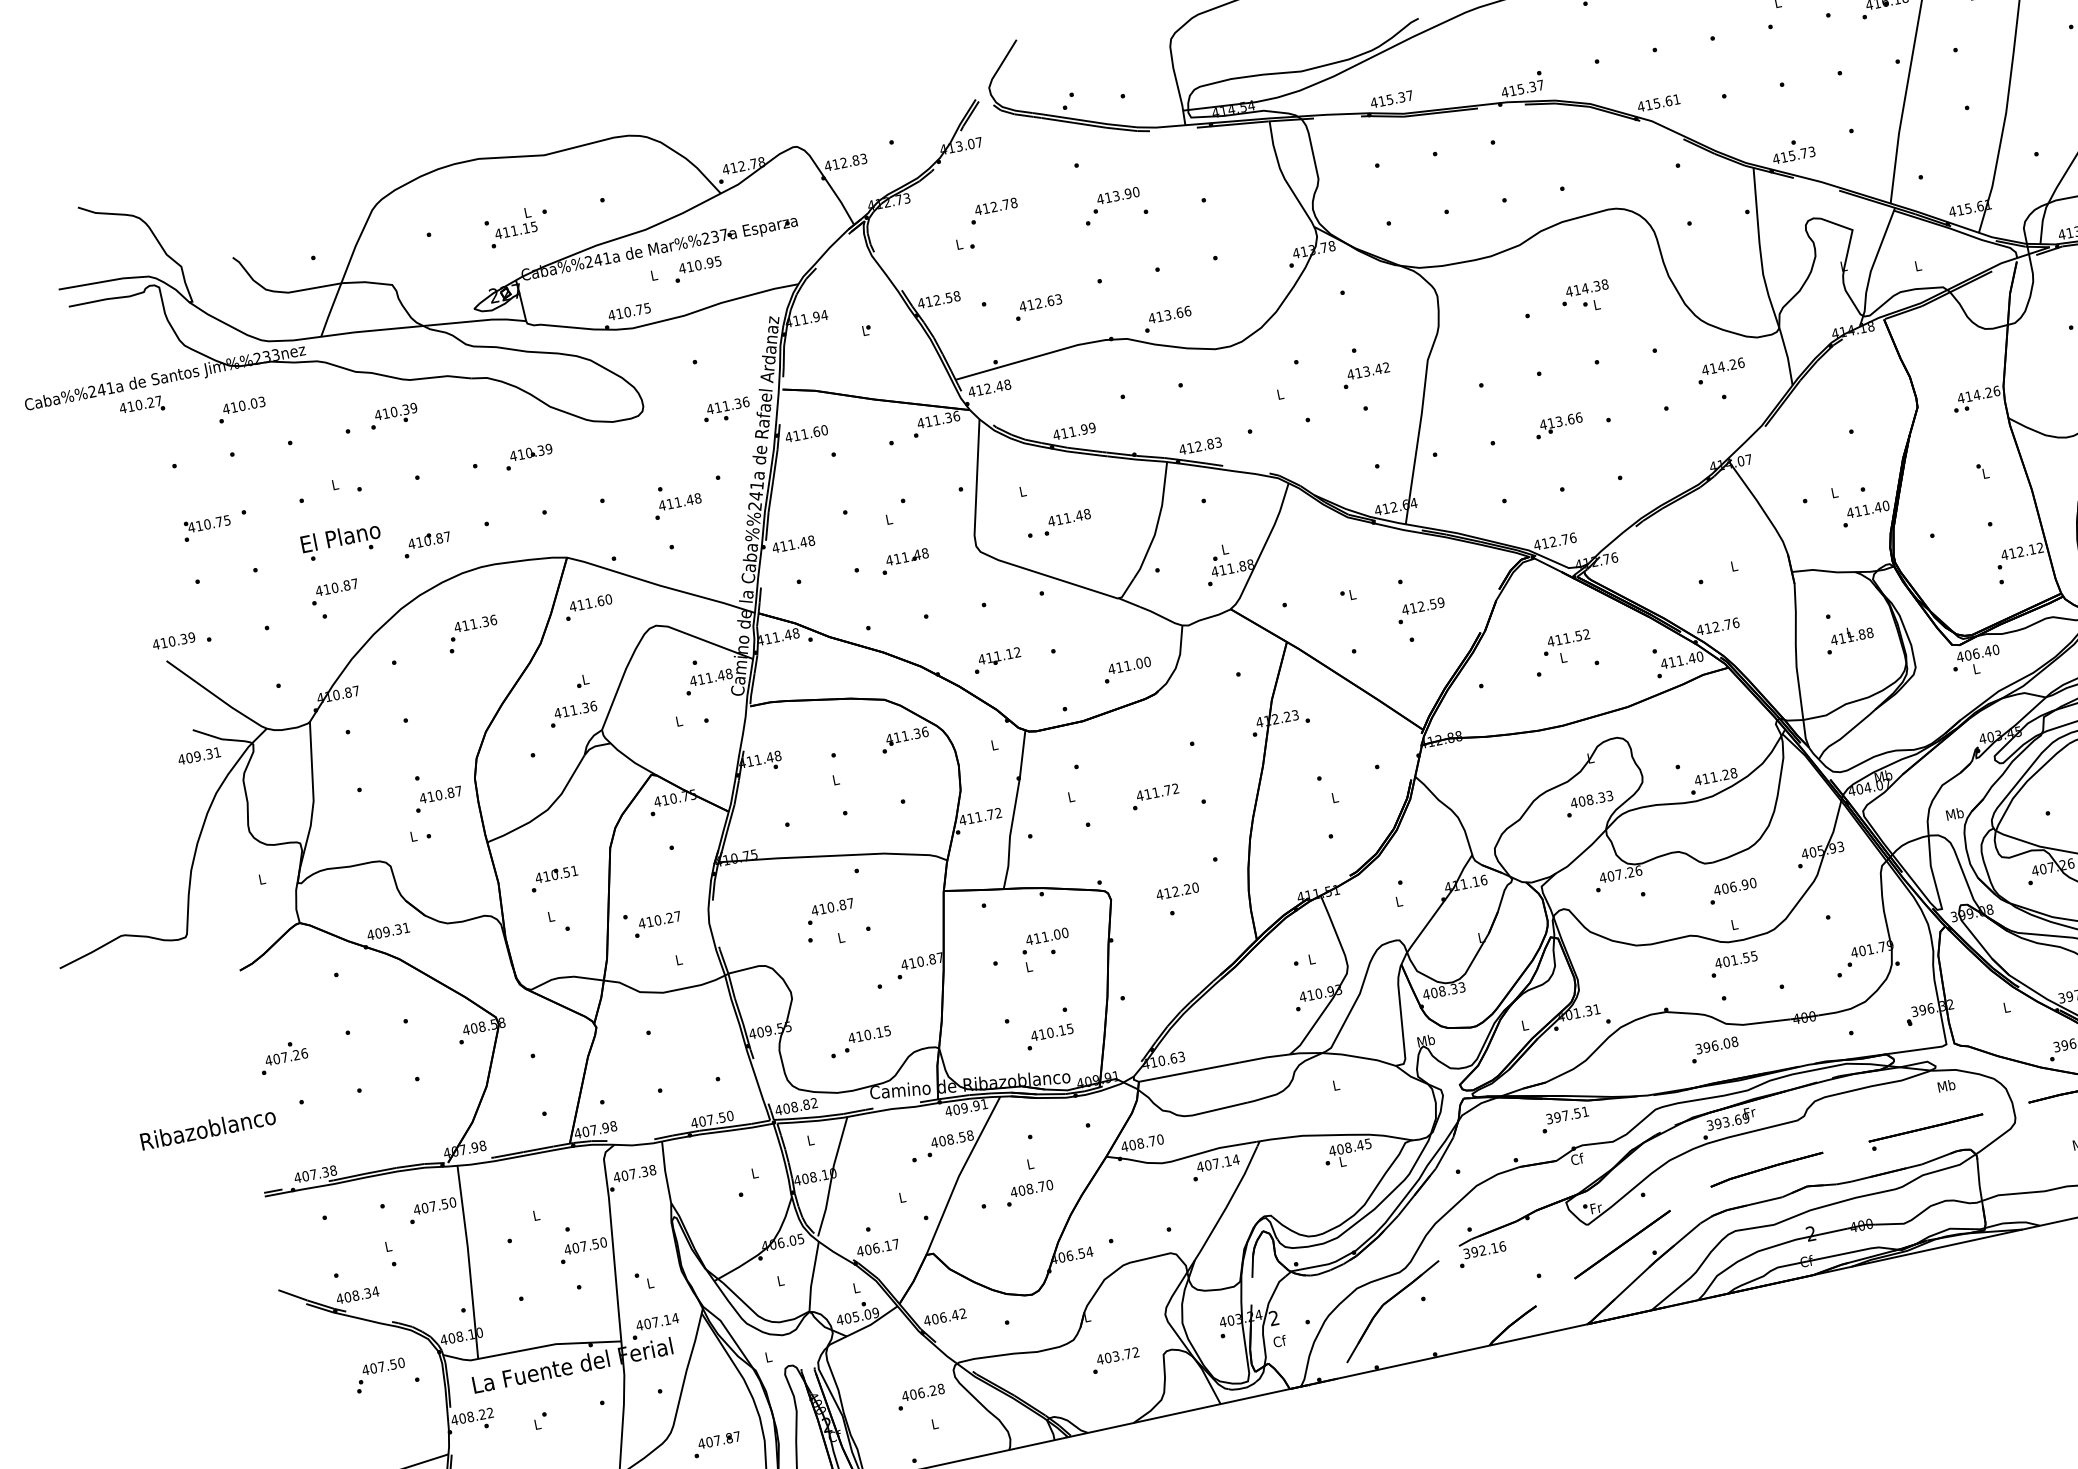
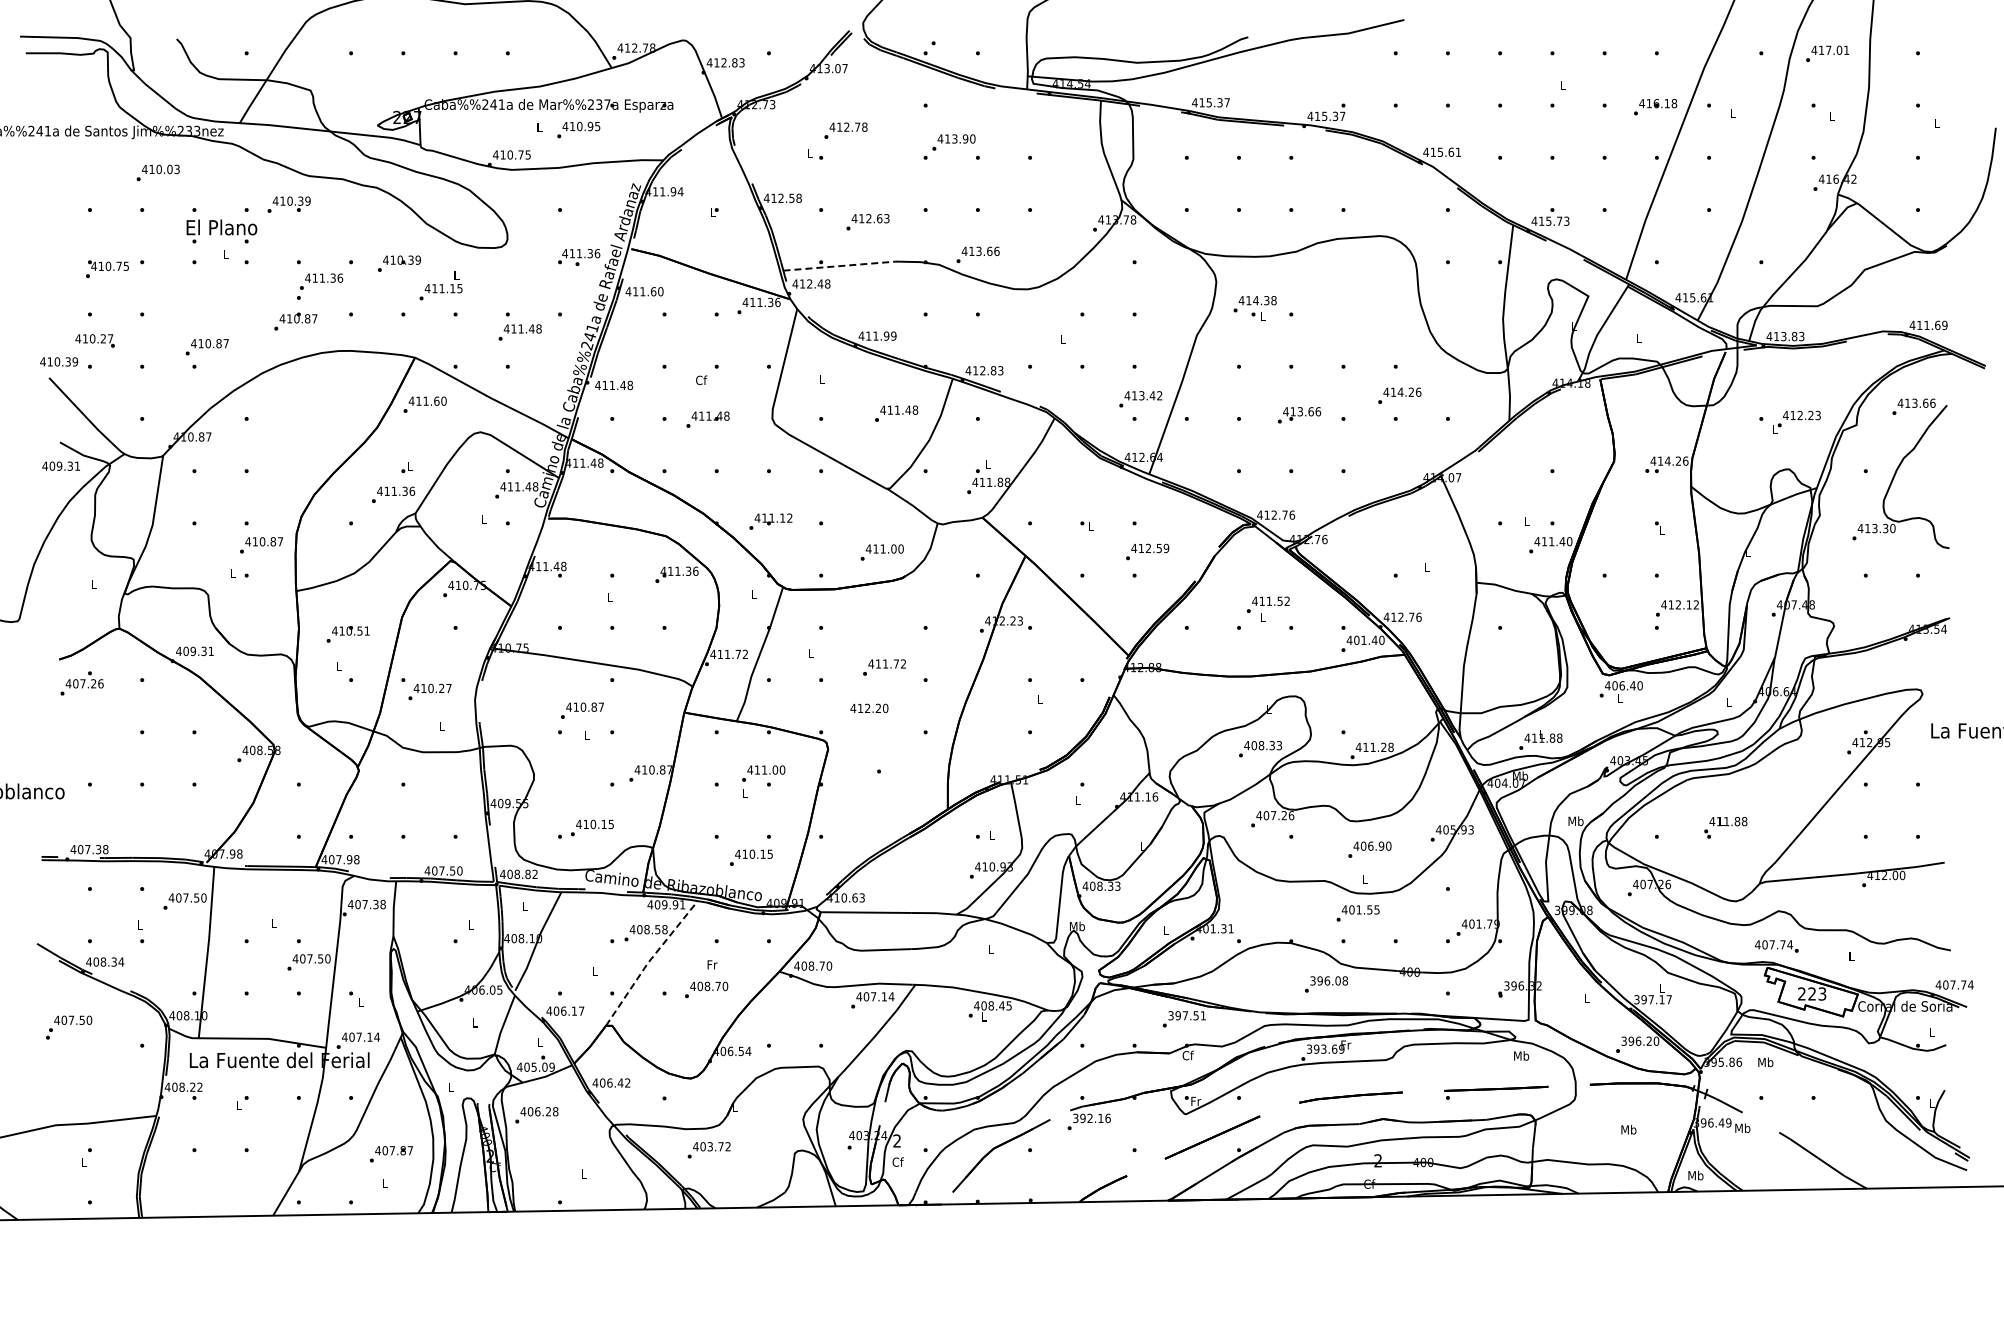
text: (512, 227) -> (440, 285), moved
text: (1585, 297) -> (1254, 308), moved
line: (1019, 361) -> (842, 265), solid -> dashed
text: (1720, 370) -> (1399, 395), moved
text: (1366, 375) -> (1140, 399), moved
text: (141, 406) -> (94, 340), moved
text: (889, 519) -> (701, 380), L -> Cf
text: (1067, 522) -> (896, 413), moved
text: (341, 541) -> (221, 231), moved
text: (473, 633) -> (320, 286), moved
text: (1849, 638) -> (1540, 739), moved
text: (1671, 661) -> (1356, 639), 411.40 -> 401.40
text: (1177, 891) -> (869, 708), moved
text: (282, 1057) -> (81, 683), moved
text: (1030, 1163) -> (712, 964), L -> Fr
line: (960, 1174) -> (649, 961), solid -> dashed
text: (1114, 1360) -> (708, 1150), moved
text: (380, 1375) -> (69, 1027), moved
text: (920, 1397) -> (536, 1115), moved

